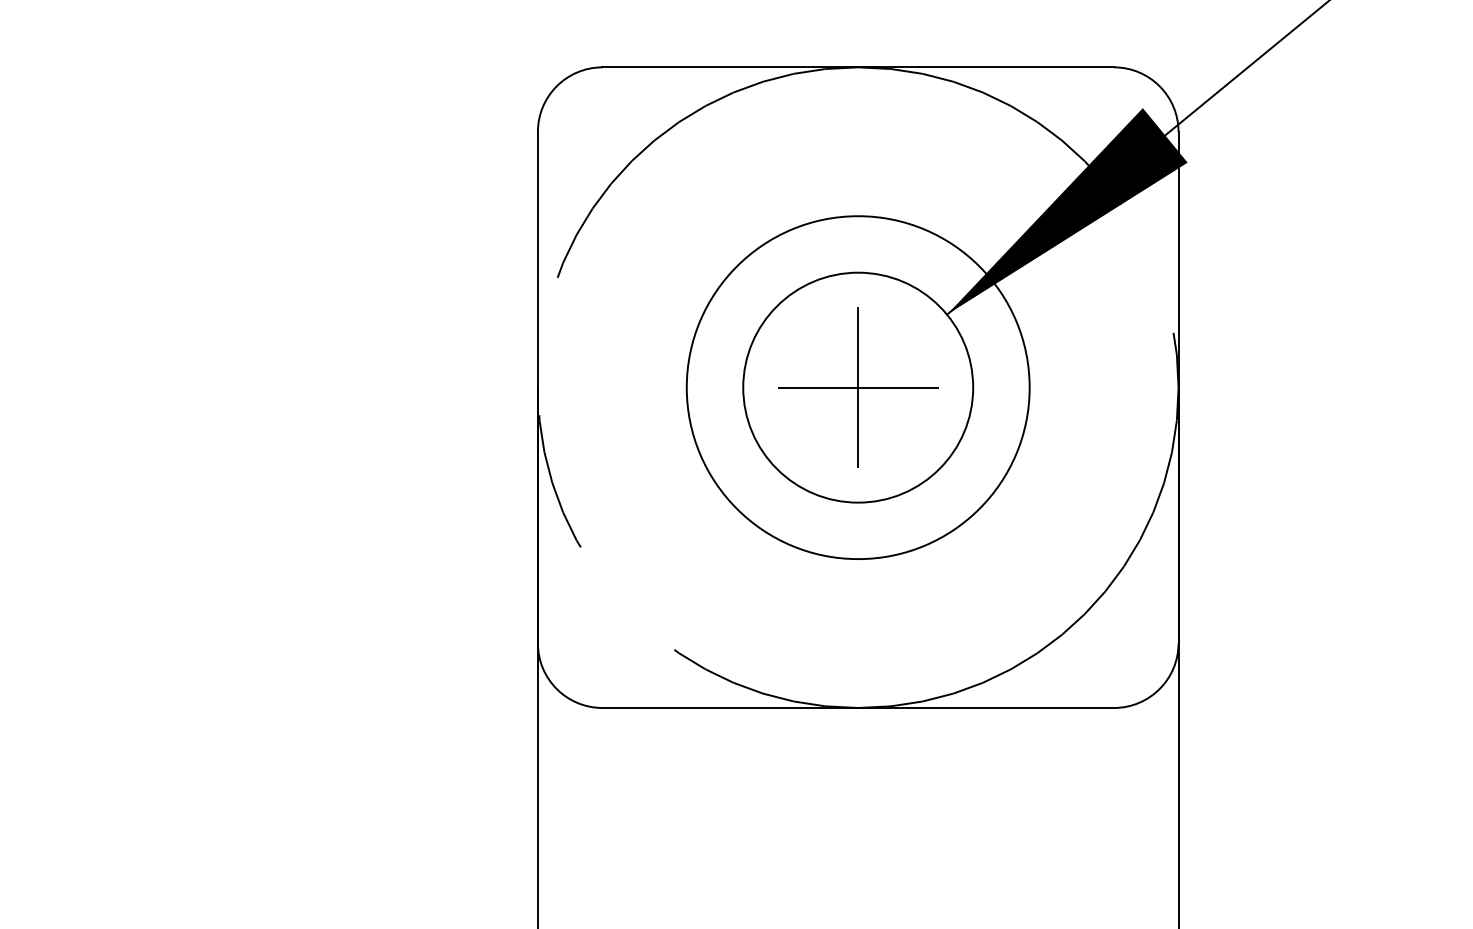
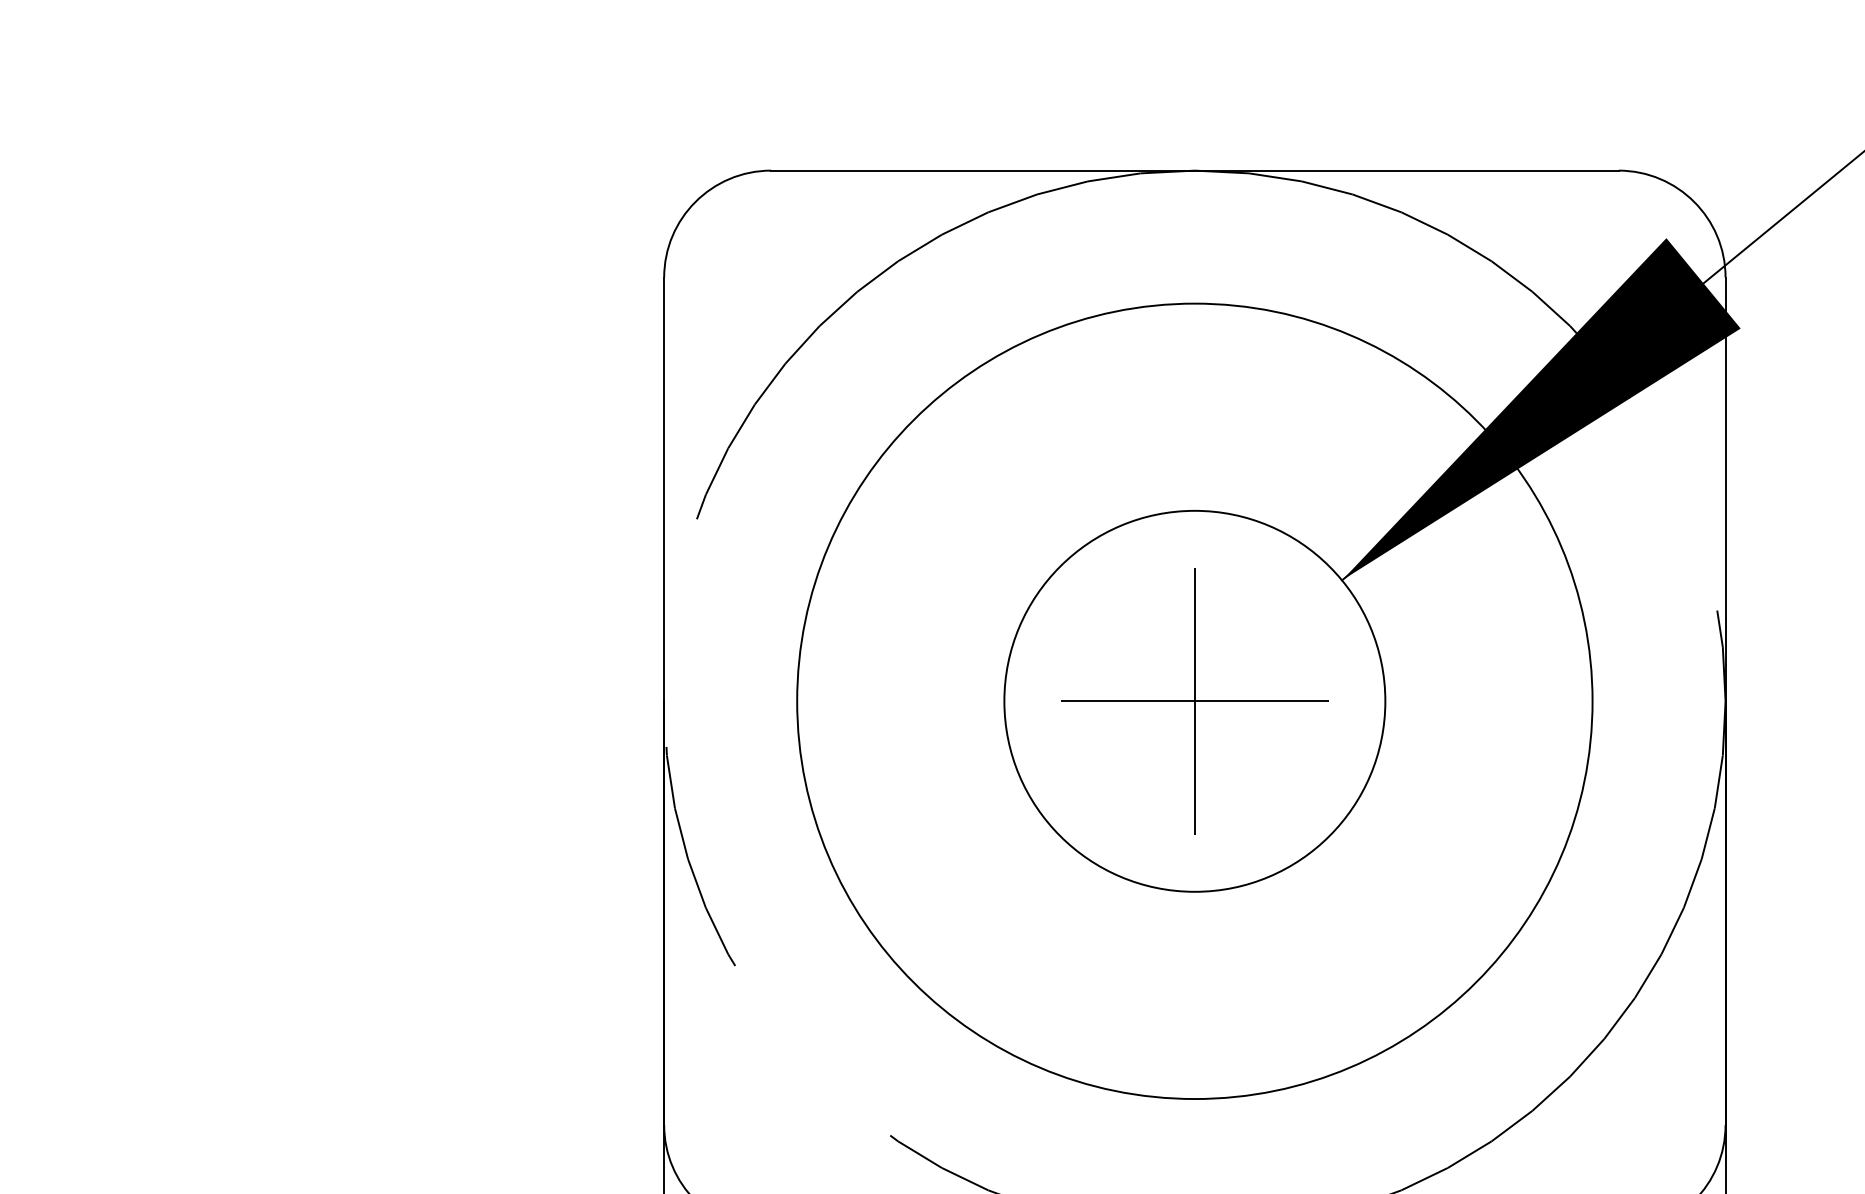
circle: (857, 387) -> (1193, 701), size x1.4

